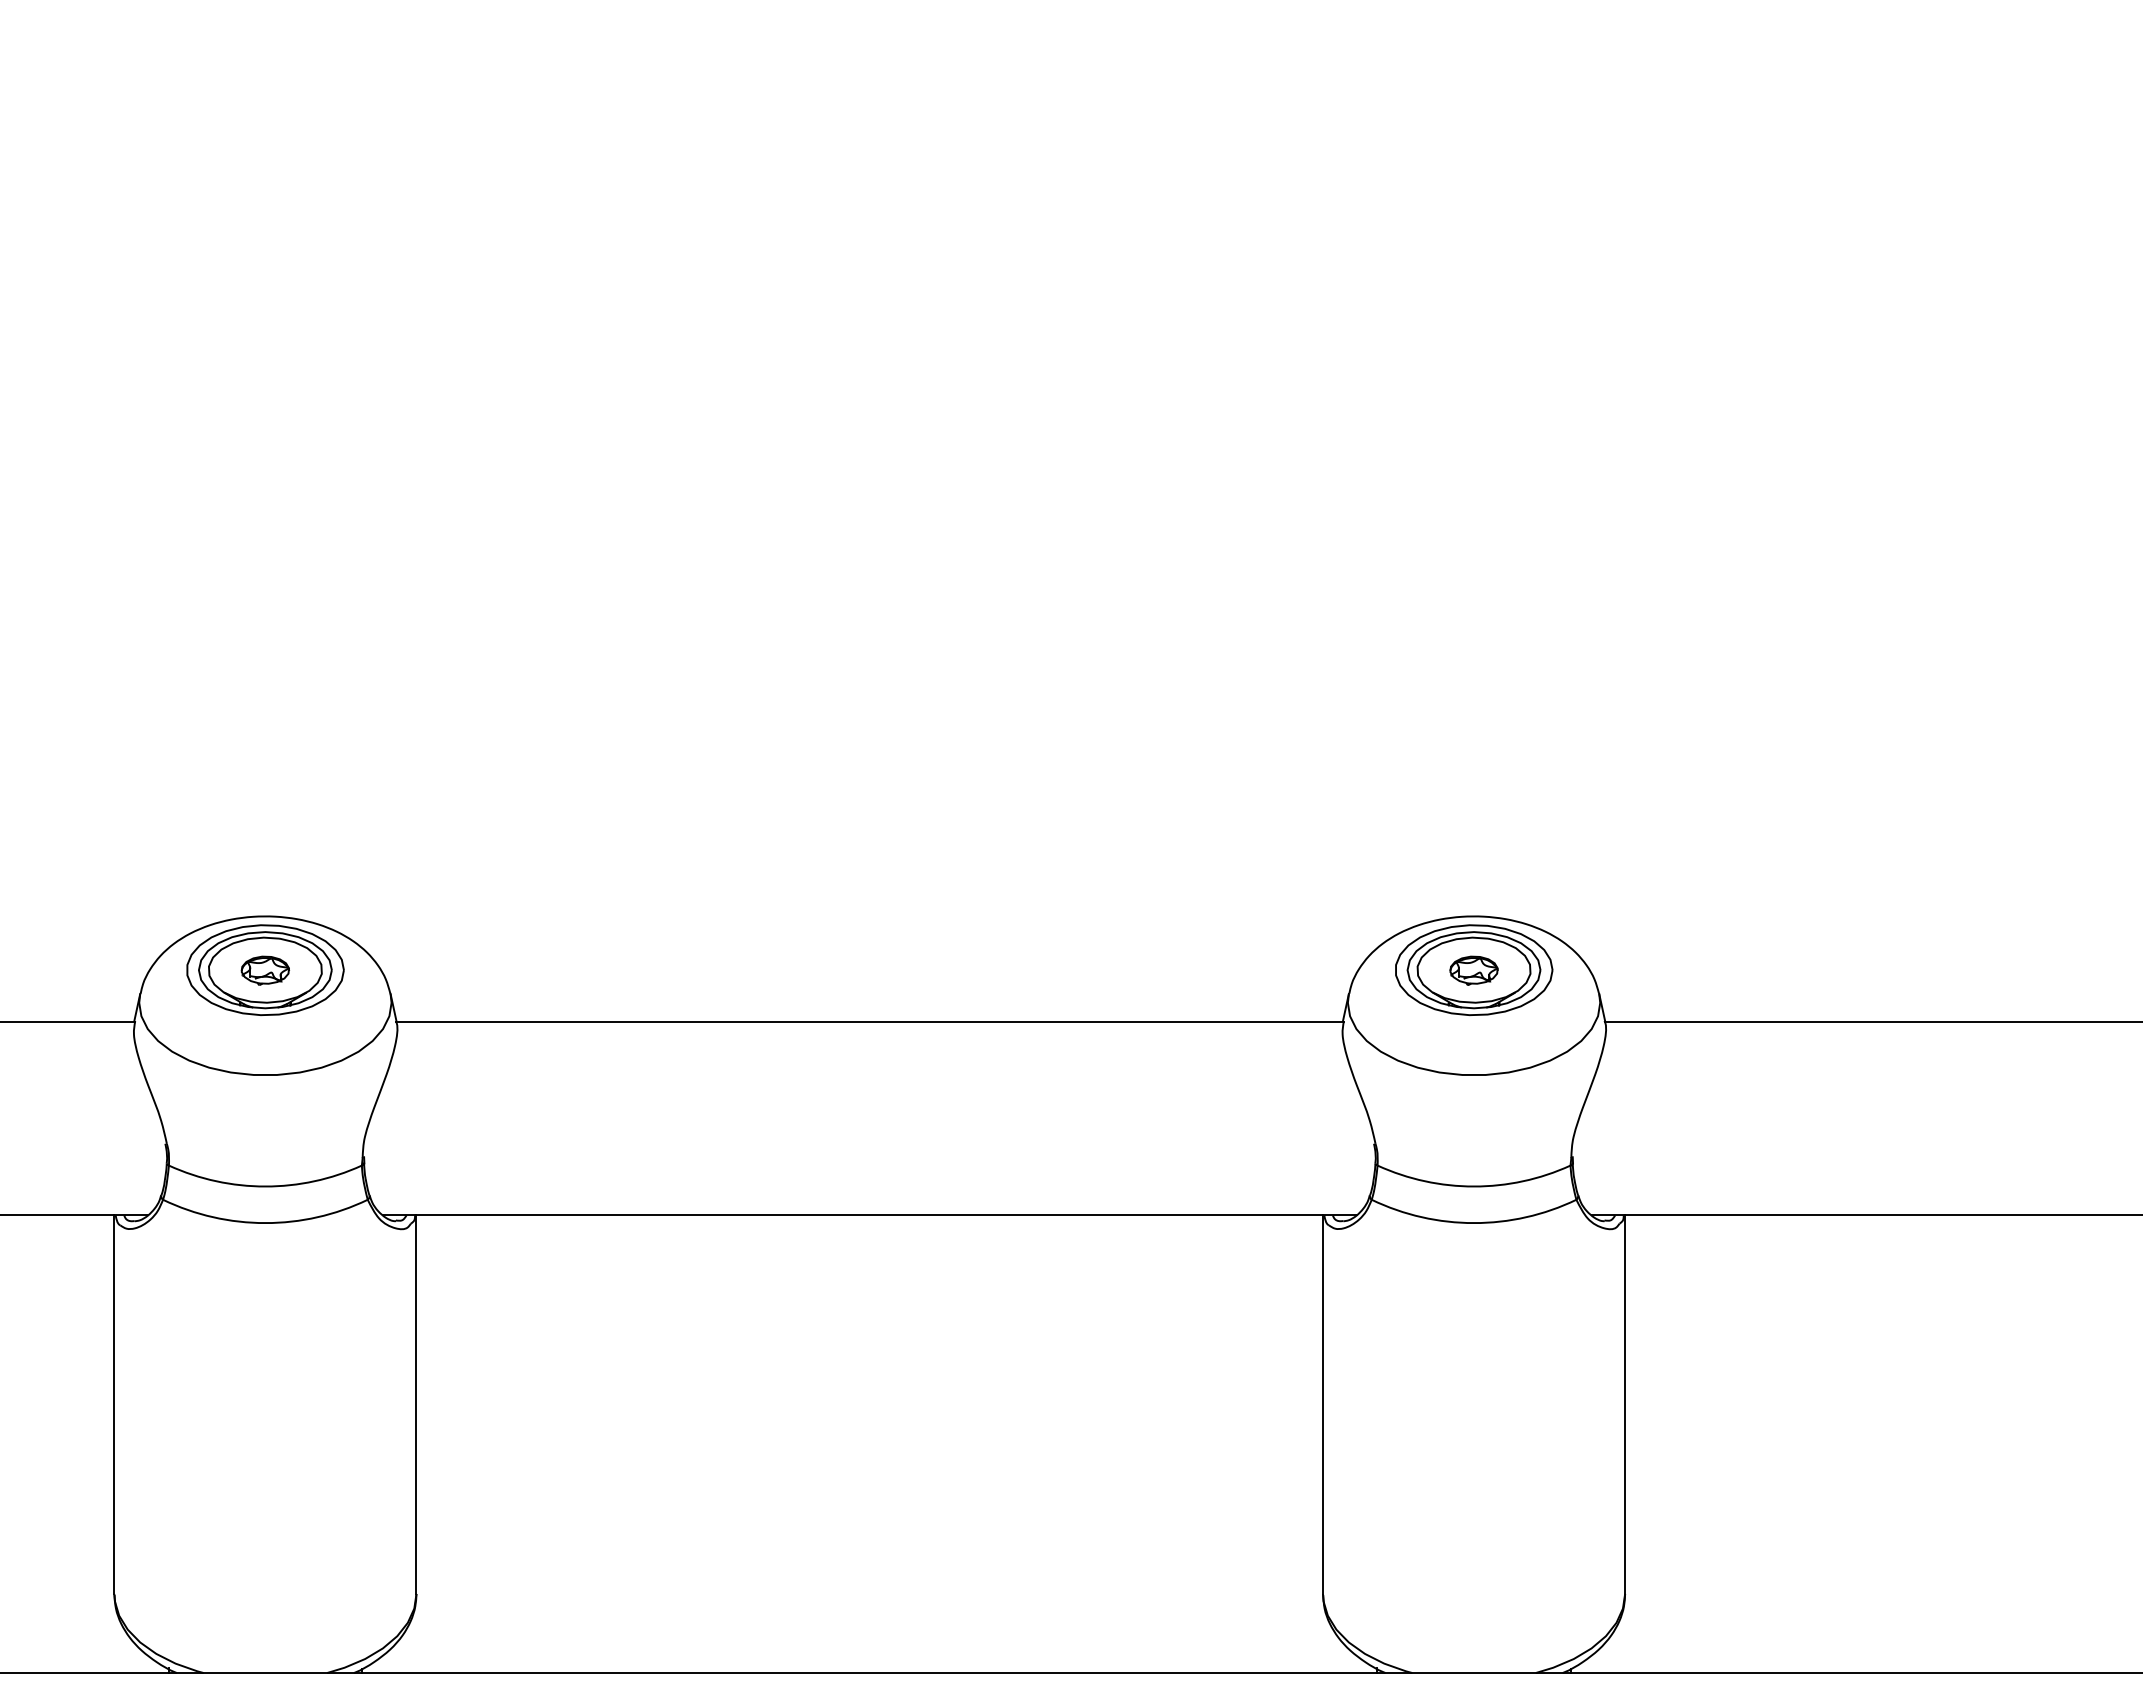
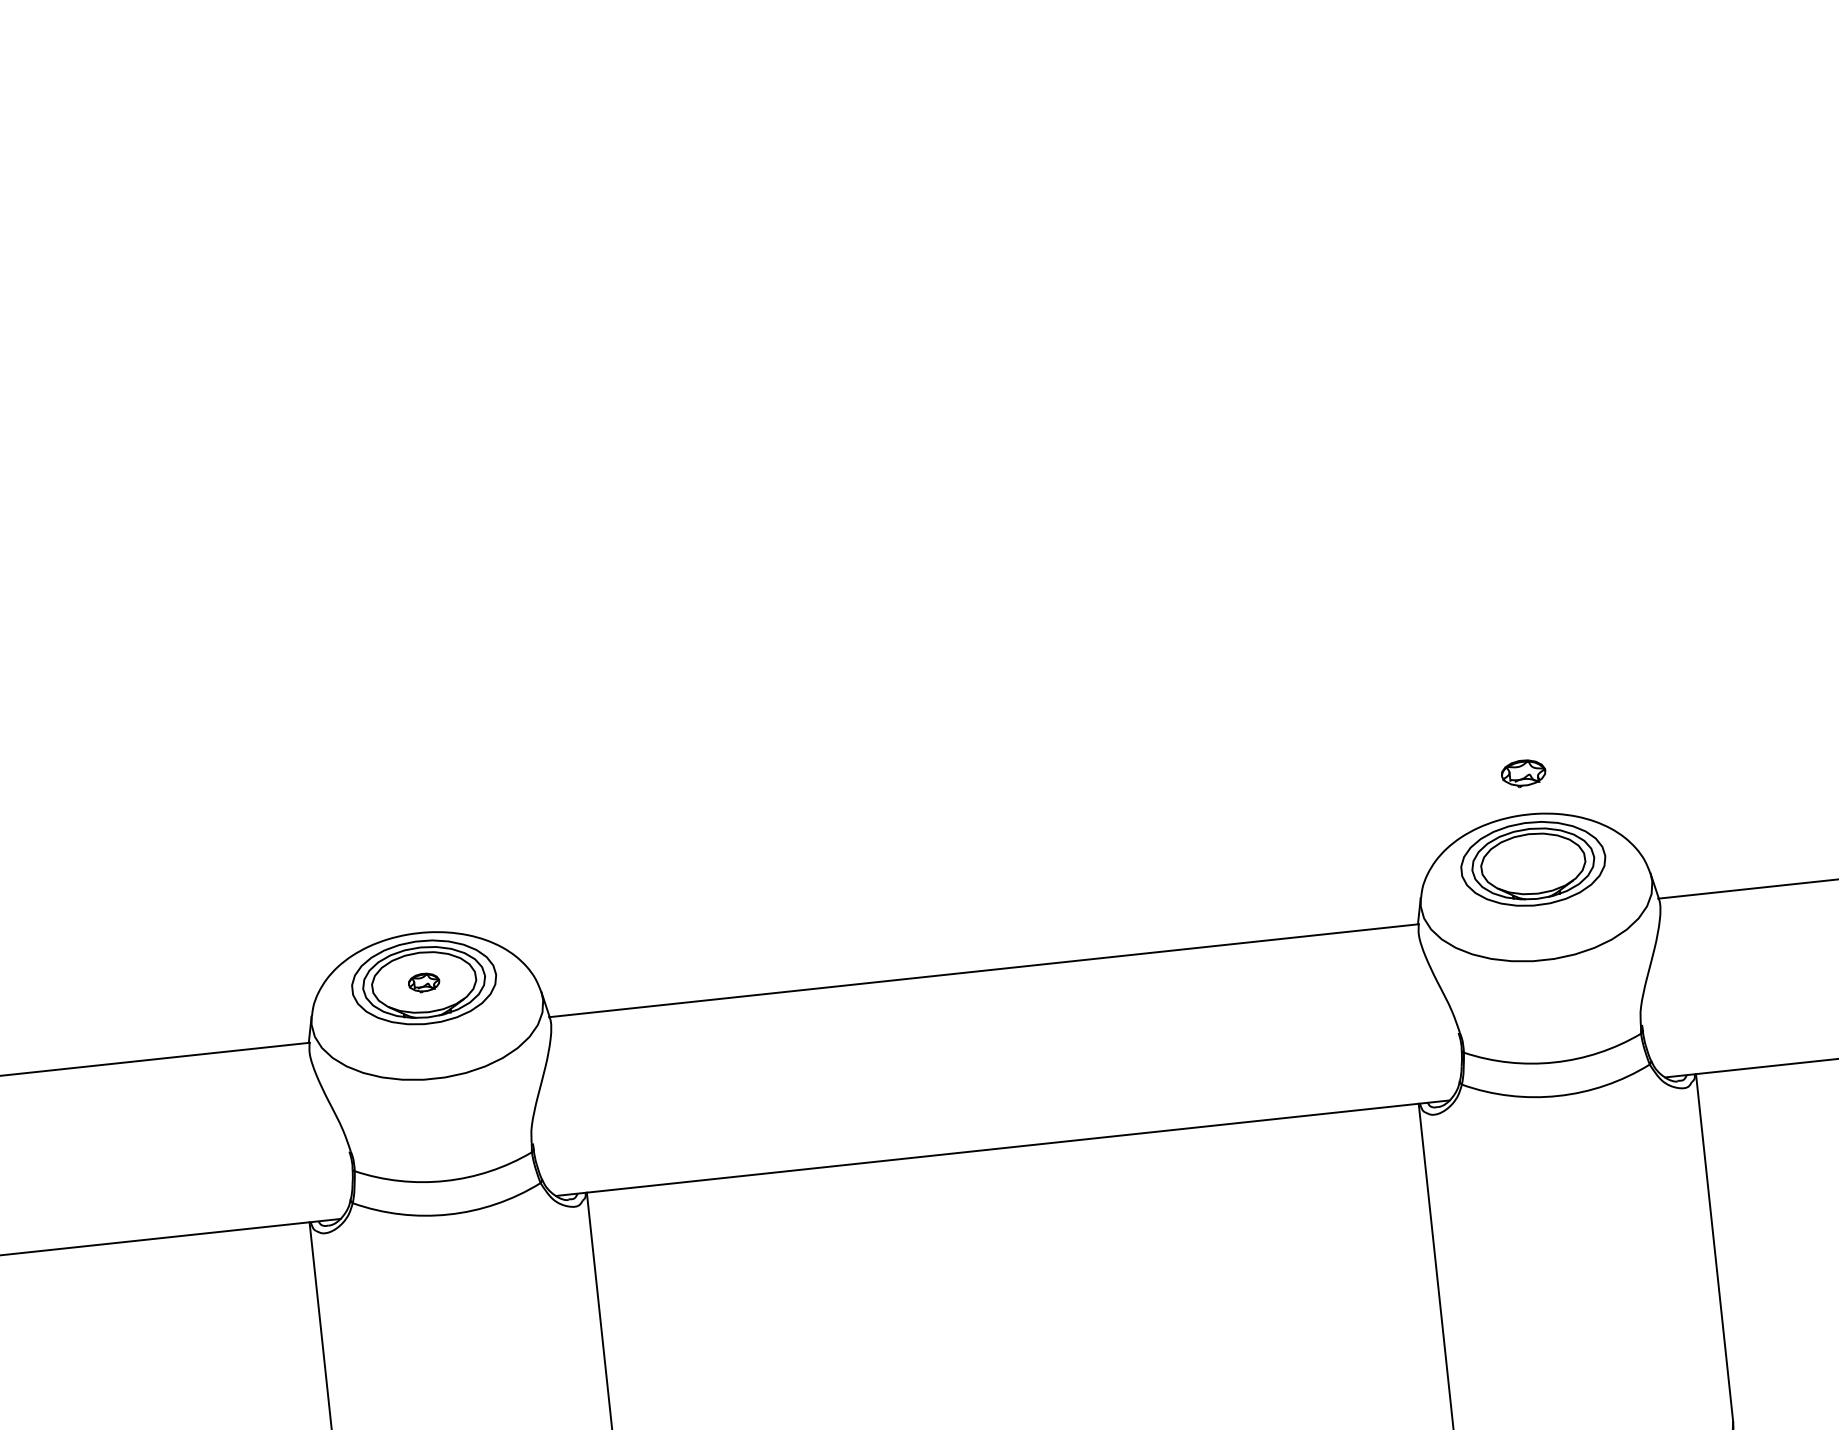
part: (264, 970) -> (423, 982), size x0.7
part: (1473, 970) -> (1523, 773), moved

